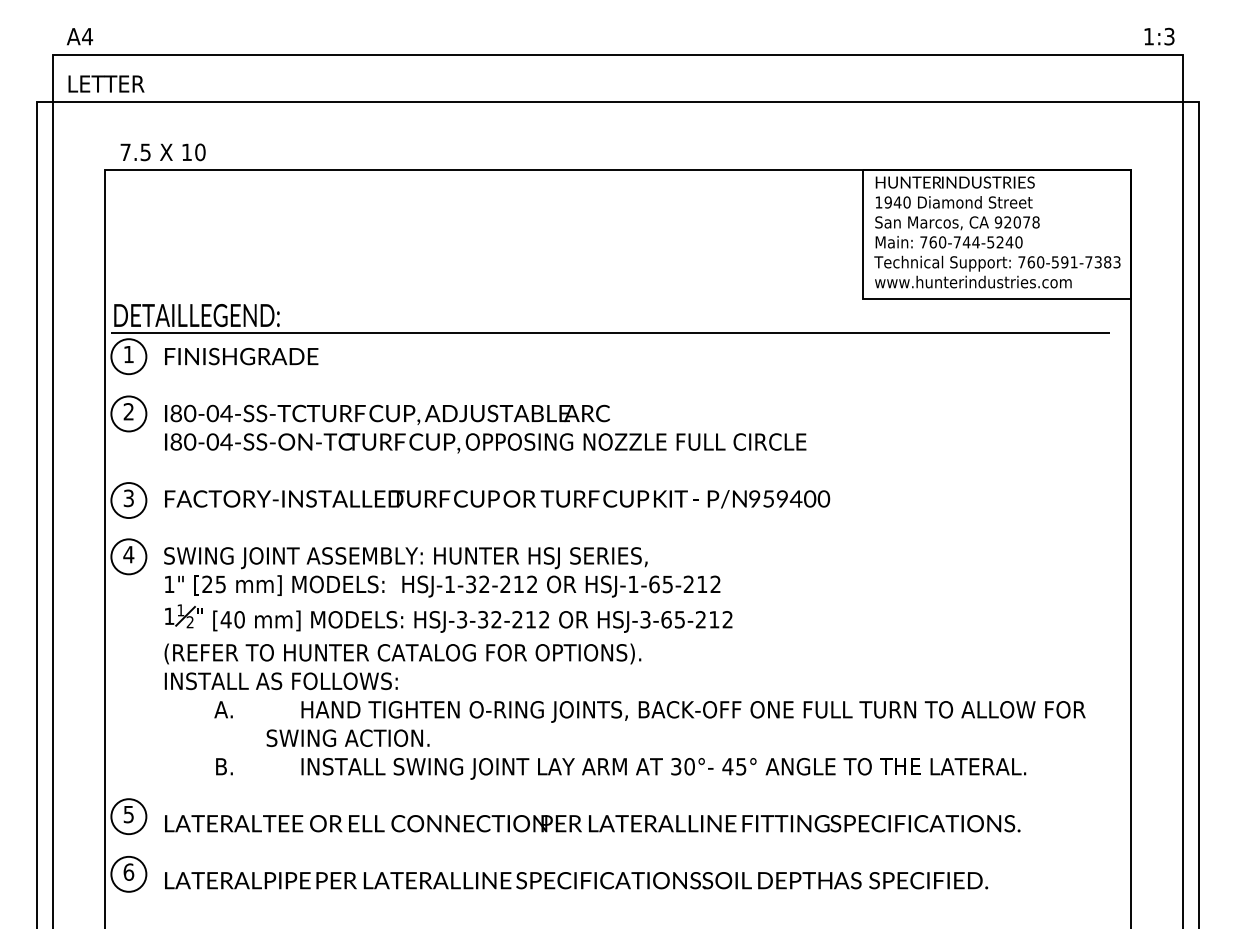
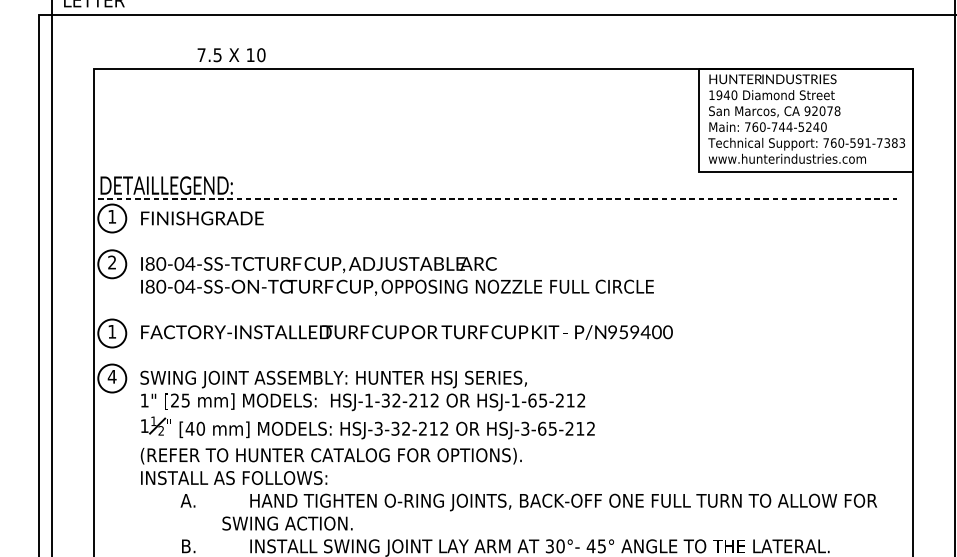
text: (162, 152) -> (231, 55), moved
line: (611, 332) -> (498, 199), solid -> dashed
text: (128, 498) -> (111, 331), 3 -> 1

